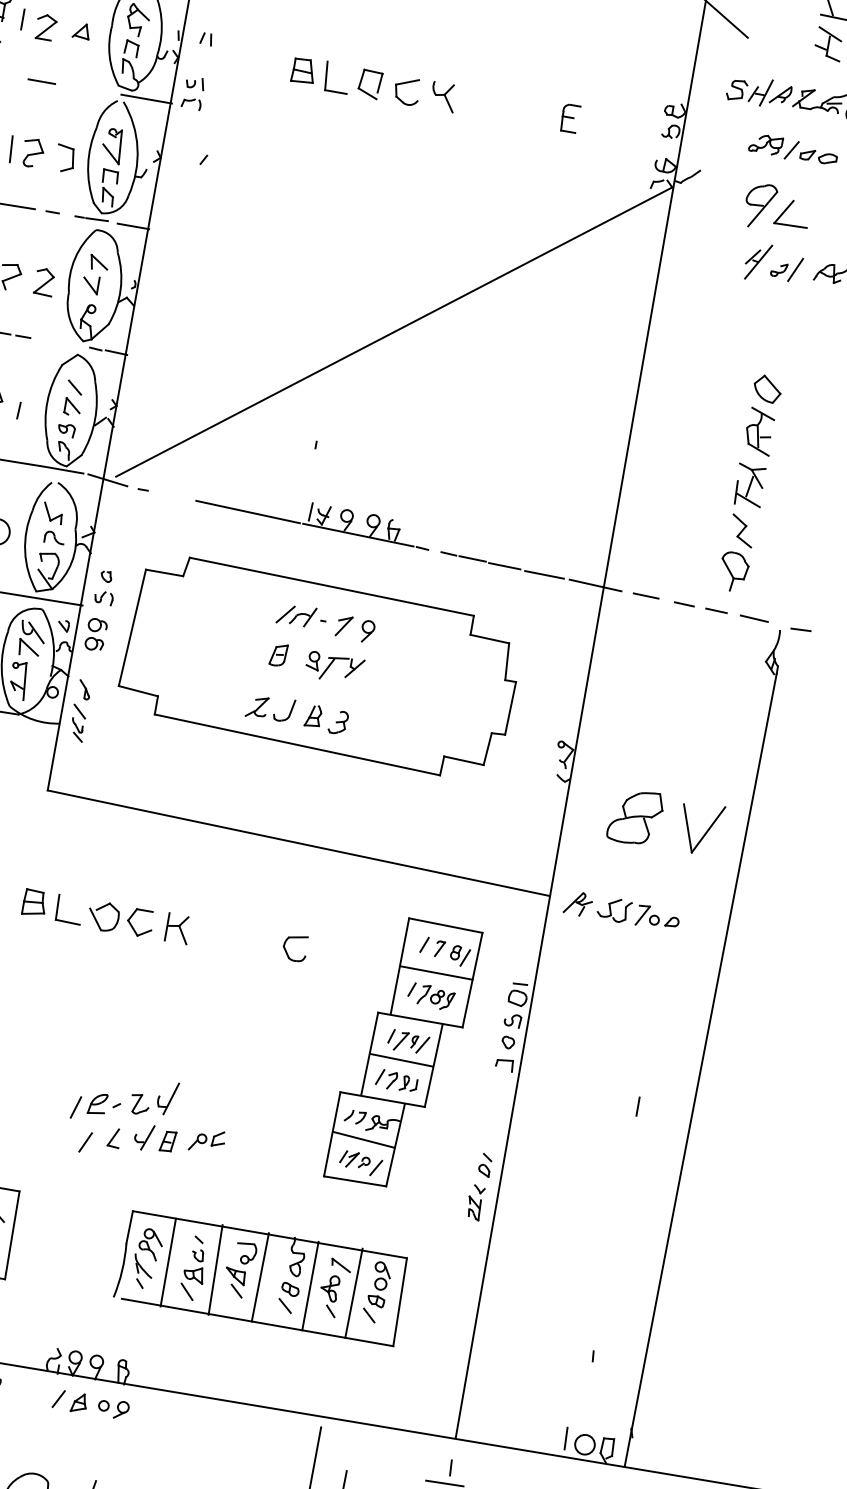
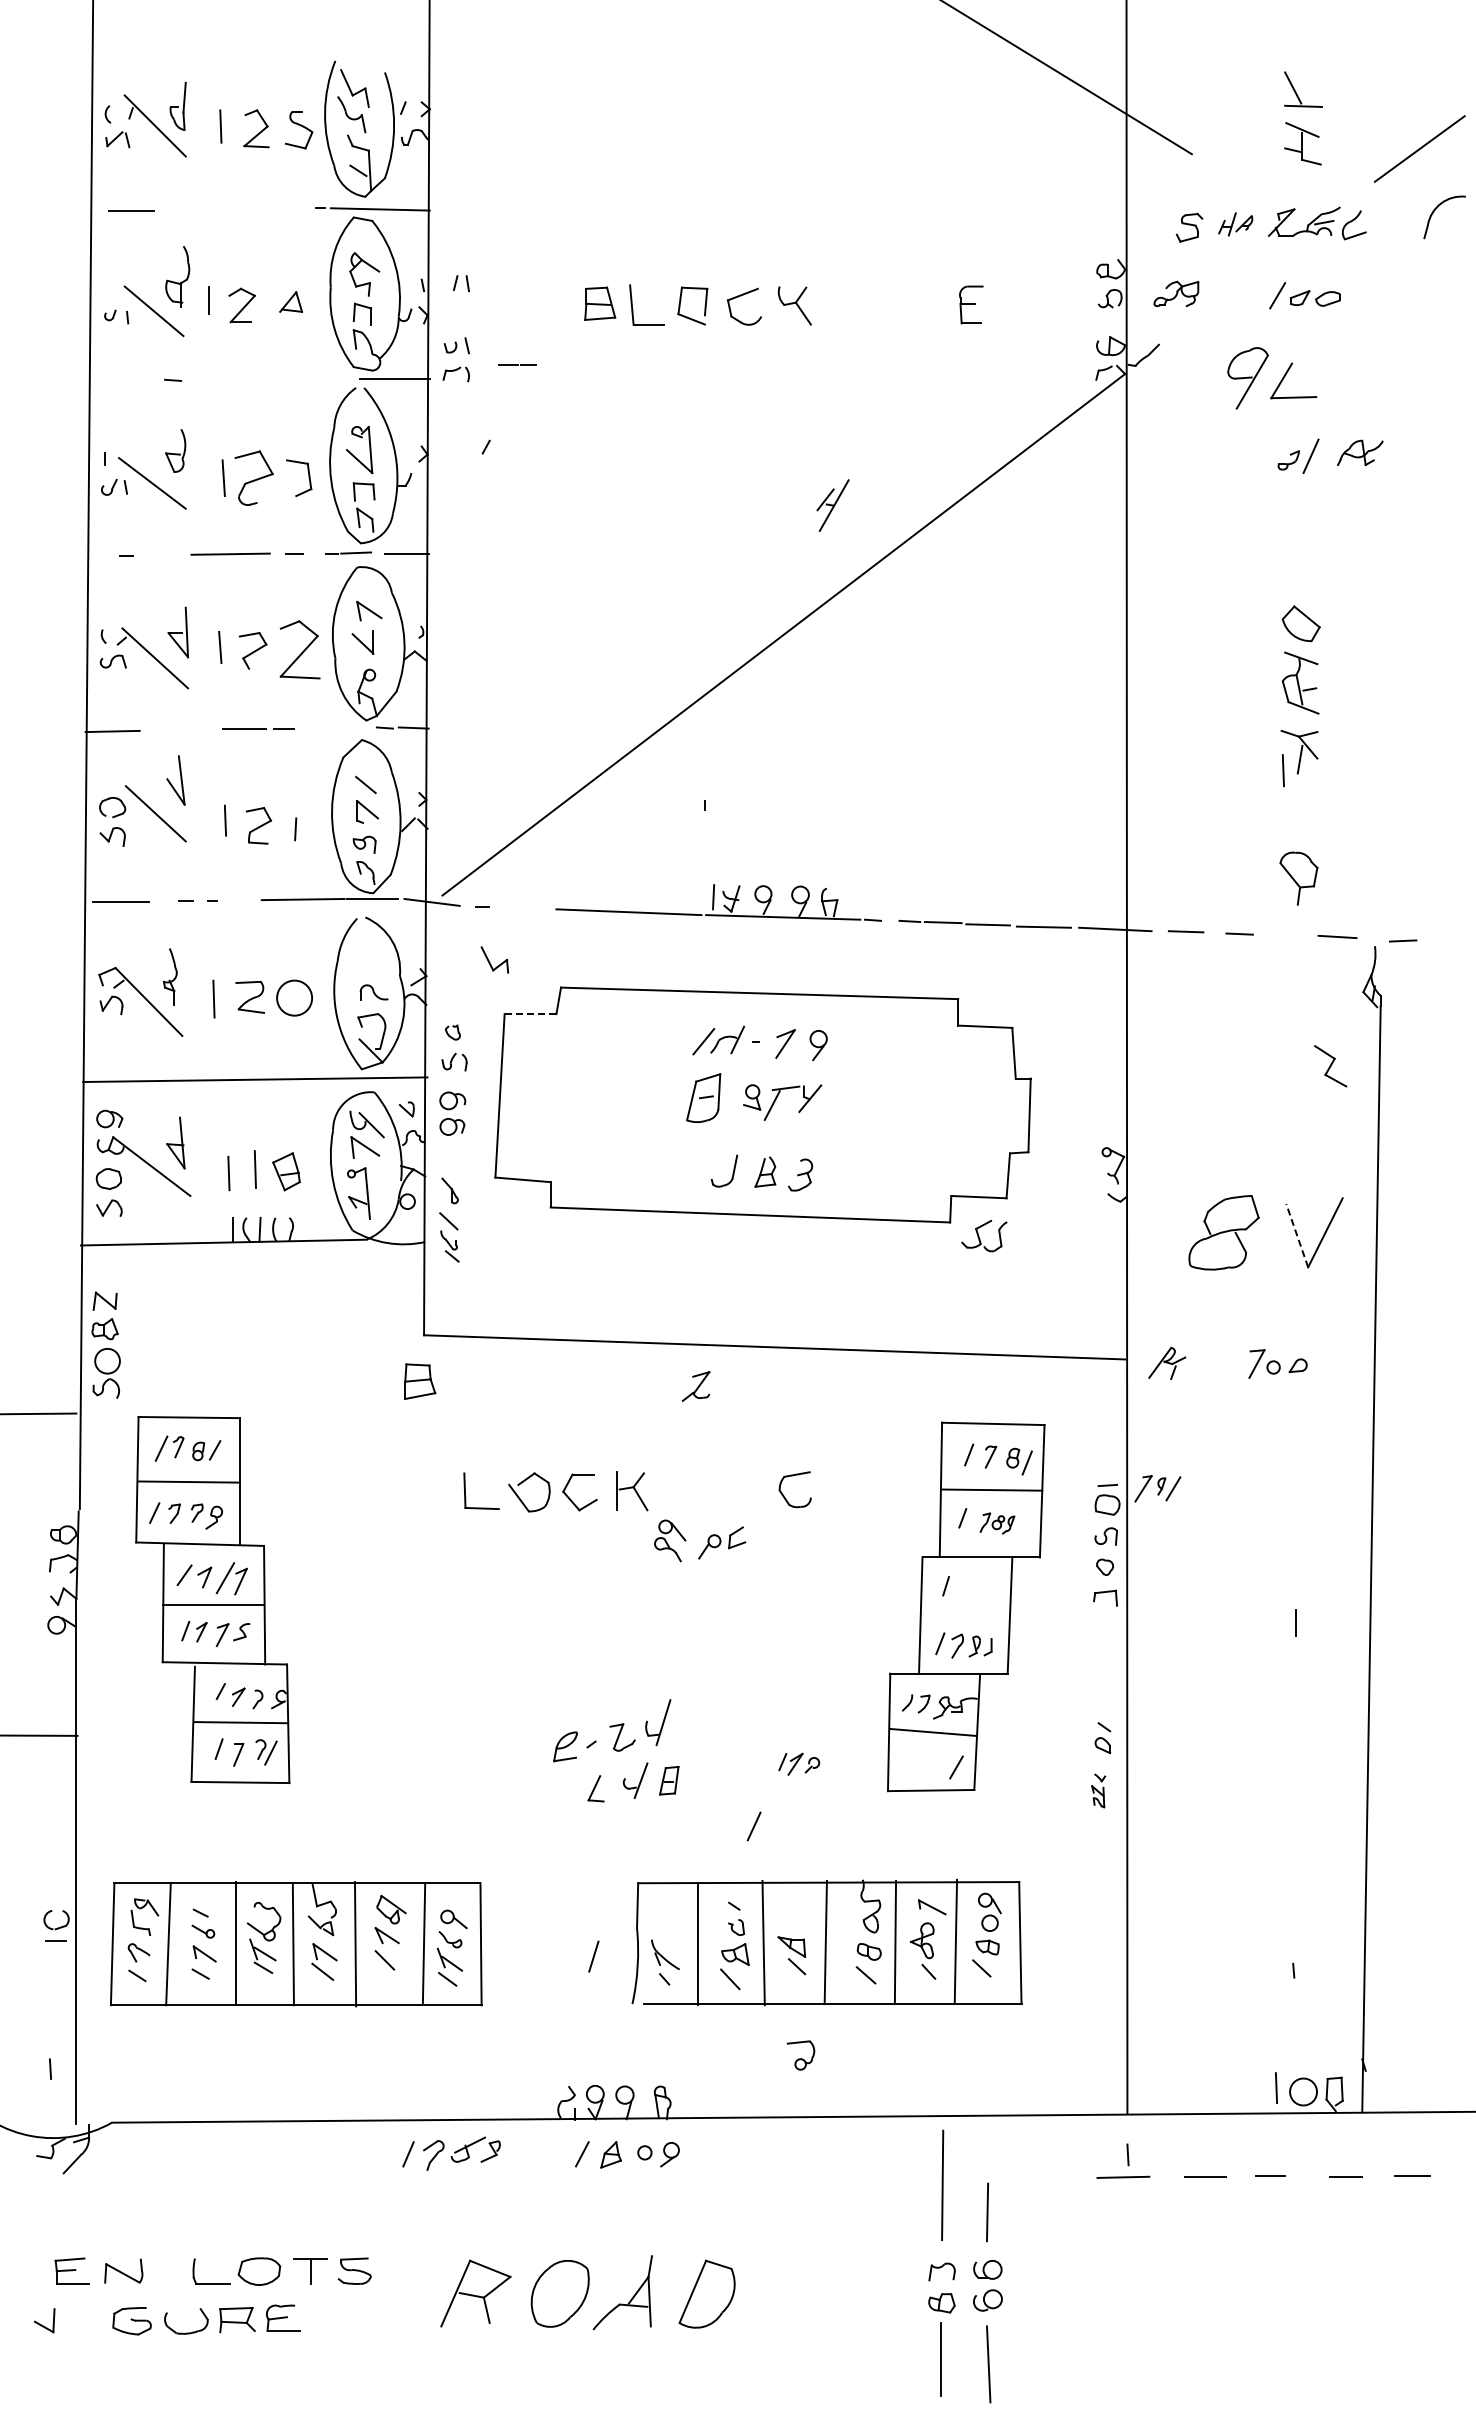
line: (42, 81) -> (517, 364), moved
part: (770, 93) -> (1235, 224), size x0.6
part: (766, 144) -> (1176, 293), moved
part: (33, 153) -> (254, 478), size x1.4
part: (757, 261) -> (832, 505), moved
part: (44, 282) -> (300, 649), size x1.6
line: (748, 500) -> (1301, 778), removed
part: (52, 512) -> (494, 959), moved
part: (742, 531) -> (1330, 1066), moved
line: (164, 573) -> (530, 1014), solid -> dashed
line: (716, 610) -> (1284, 934), removed
part: (278, 654) -> (703, 1097), size x1.6
part: (256, 707) -> (695, 1386), moved
line: (688, 828) -> (1297, 1235), solid -> dashed
part: (35, 903) -> (420, 1381), moved
part: (614, 909) -> (984, 1235), moved
part: (436, 997) -> (997, 1523), size x0.7
part: (411, 1042) -> (1157, 1488), moved
line: (401, 1060) -> (965, 1616), removed
line: (75, 1107) -> (593, 1956), moved
part: (207, 1140) -> (722, 1542), moved
line: (85, 1142) -> (753, 1826), moved
part: (355, 1159) -> (799, 1763), moved
part: (475, 1202) -> (1098, 1790), size x0.7
part: (151, 1244) -> (670, 1540), moved
part: (245, 1253) -> (800, 2055), moved

